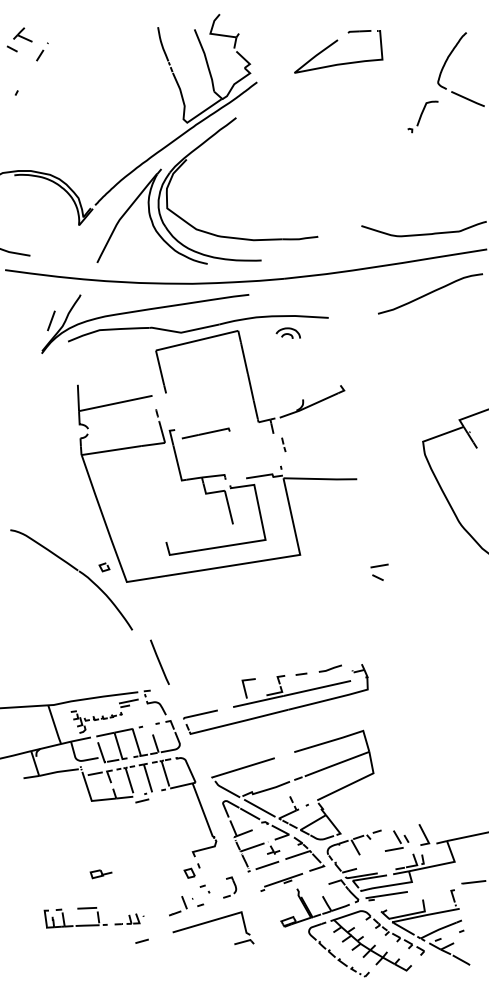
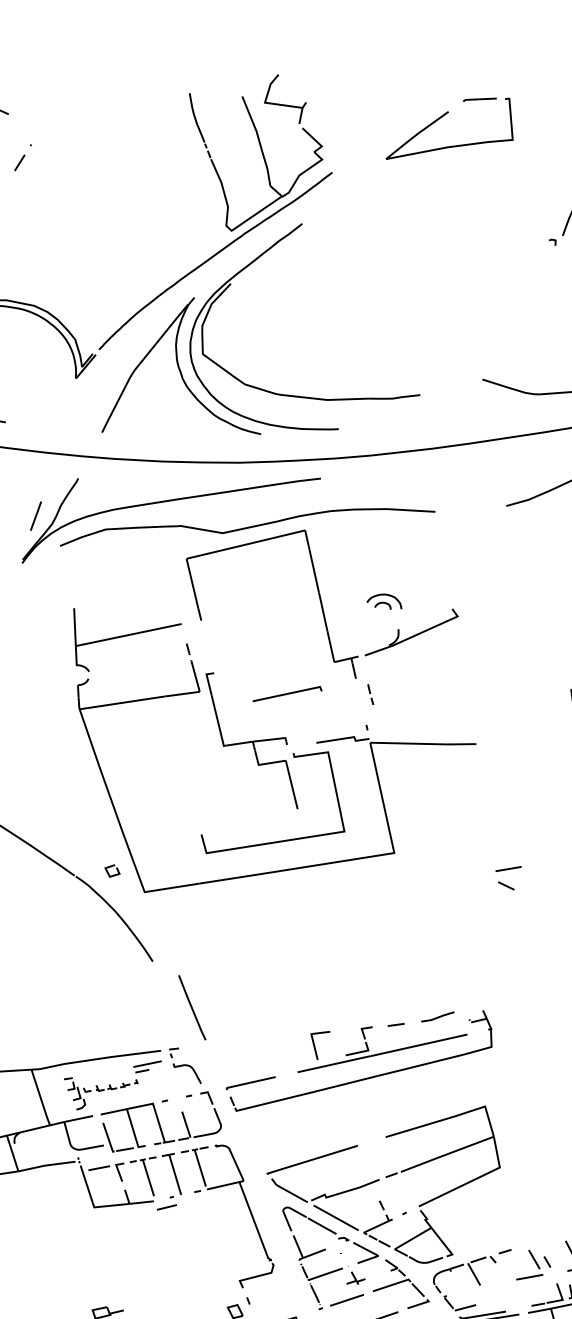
part: (42, 51) -> (23, 157), moved
part: (287, 332) -> (383, 600), moved
part: (205, 433) -> (286, 694), moved

